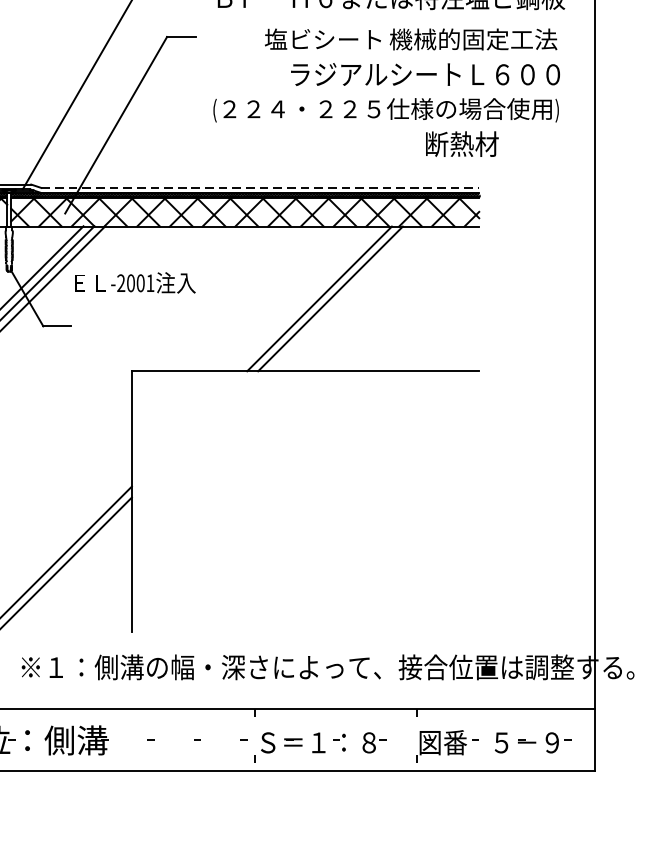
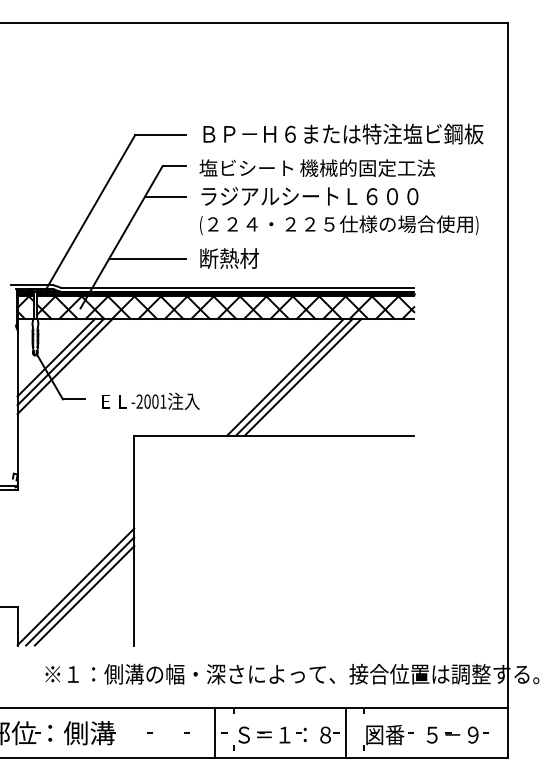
text: (411, 38) -> (317, 167), moved
text: (424, 74) -> (309, 196), moved
line: (170, 75) -> (165, 197), added
text: (462, 144) -> (229, 258), moved
line: (148, 152) -> (147, 259), added
line: (261, 187) -> (238, 287), dashed -> solid
text: (134, 281) -> (150, 400), moved
line: (340, 297) -> (302, 376), added
line: (70, 569) -> (84, 595), added
line: (232, 739) -> (215, 732), added
line: (393, 739) -> (345, 732), added

